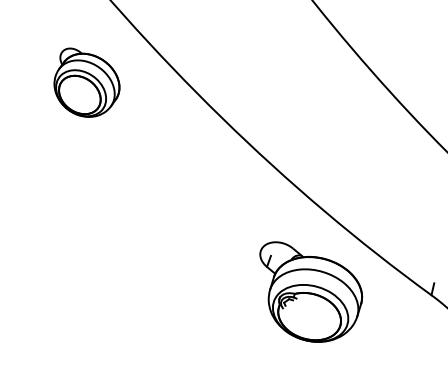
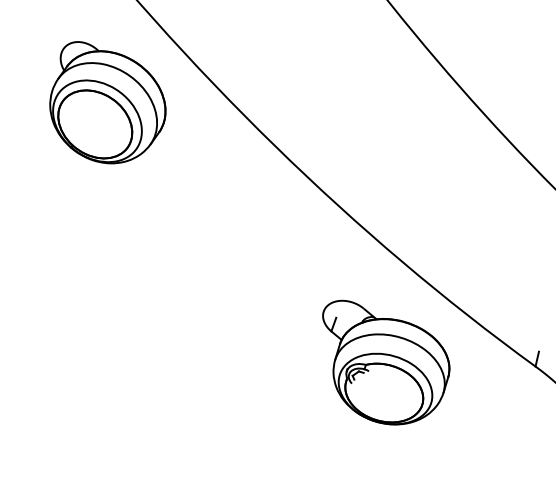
part: (86, 82) -> (107, 102), size x1.43

